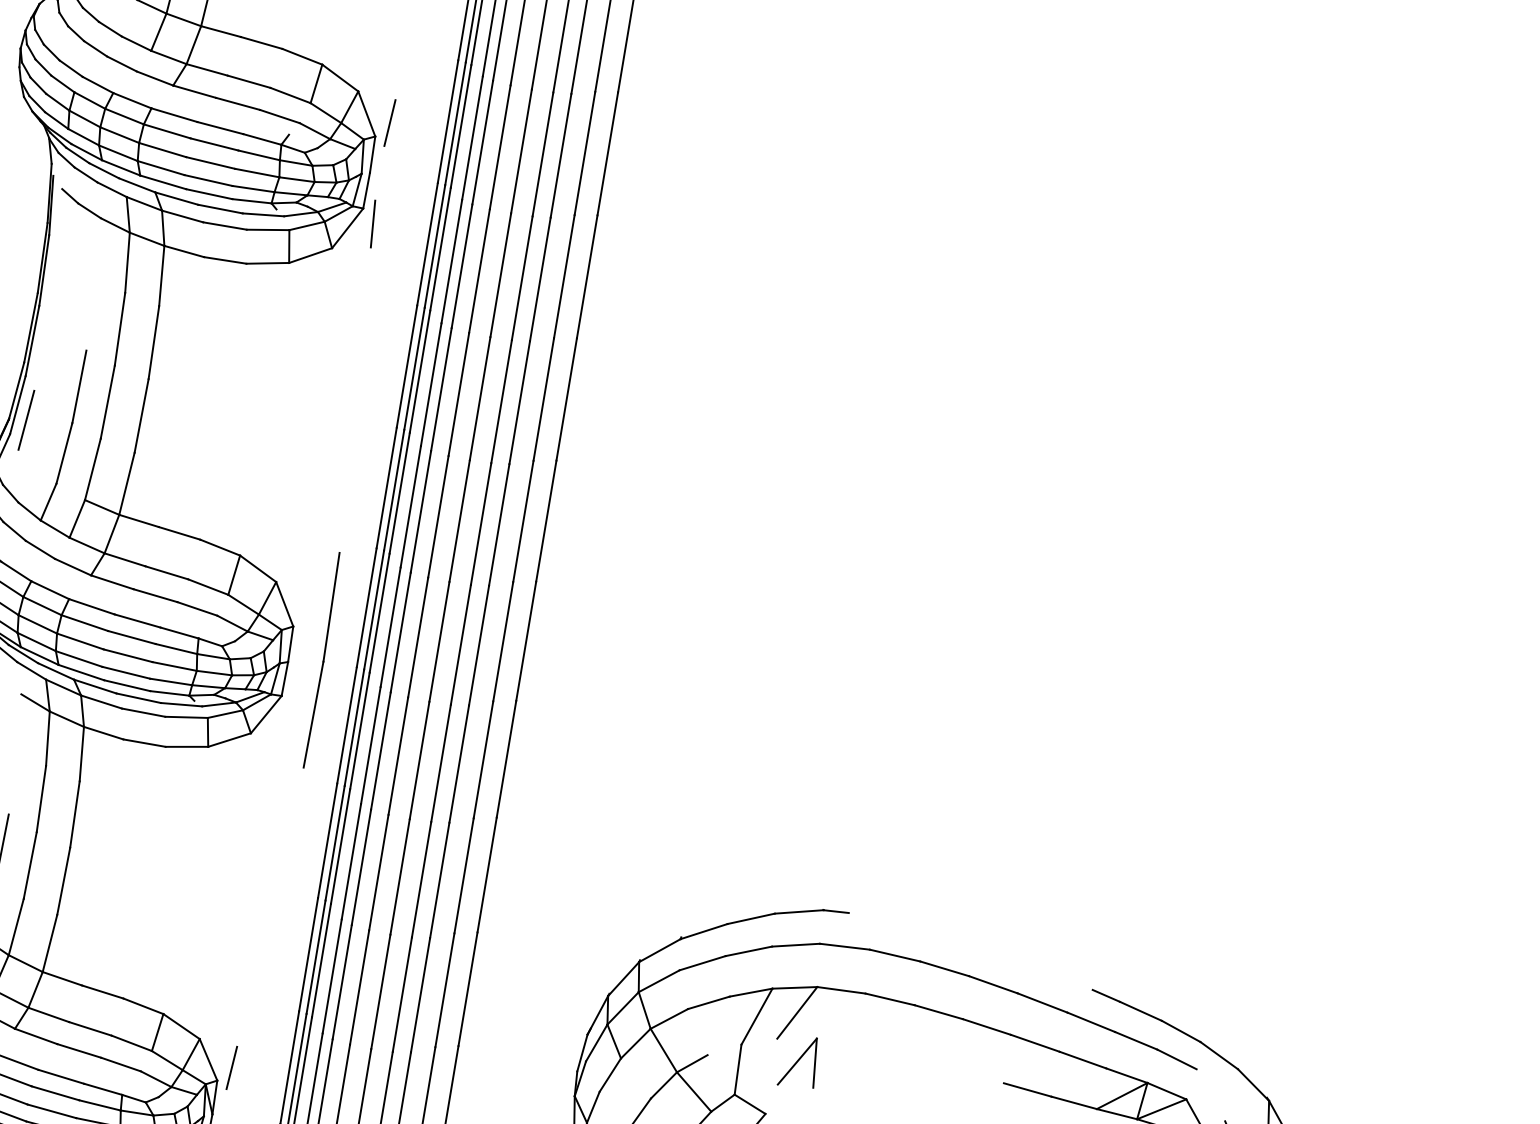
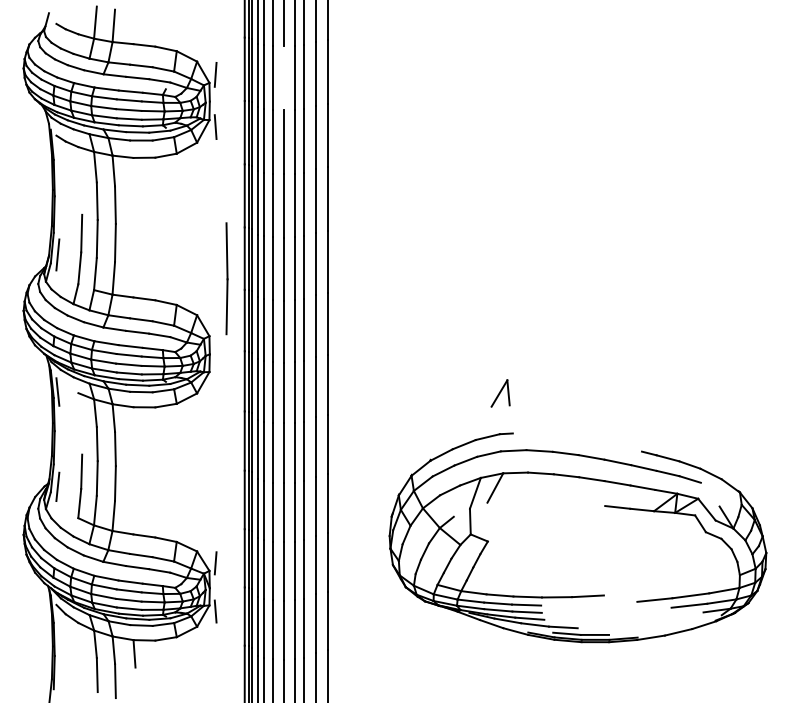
line: (521, 152) -> (284, 78), removed
line: (321, 659) -> (226, 278), moved
part: (799, 1061) -> (500, 393), moved

